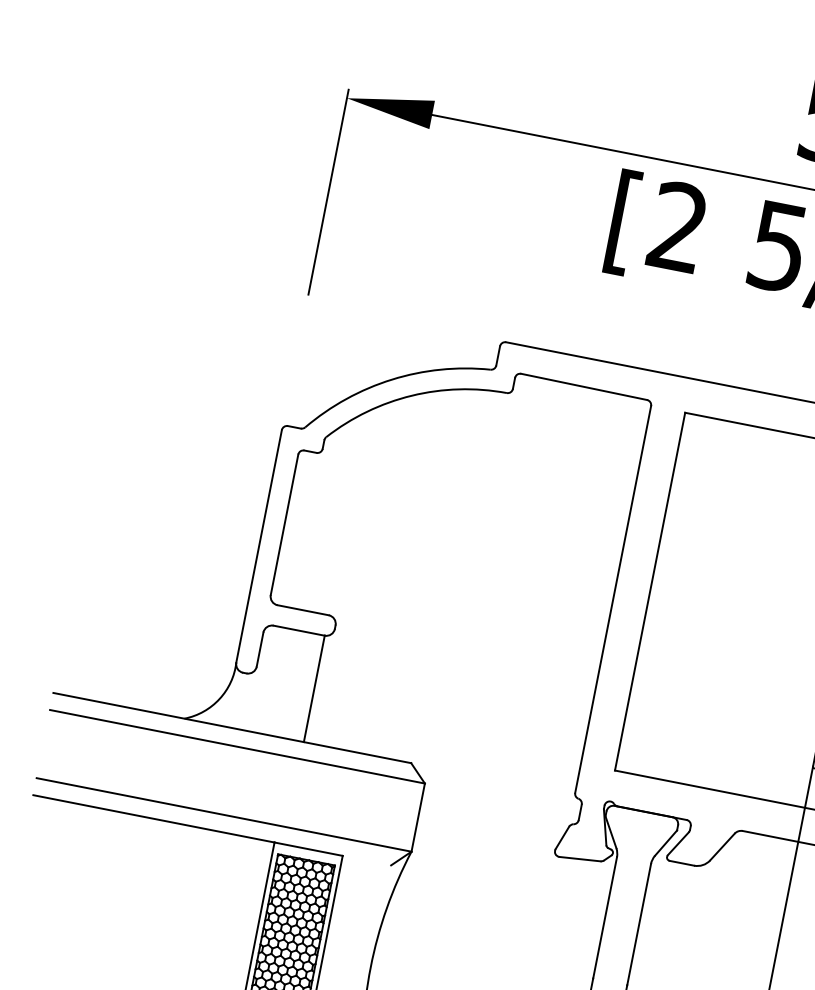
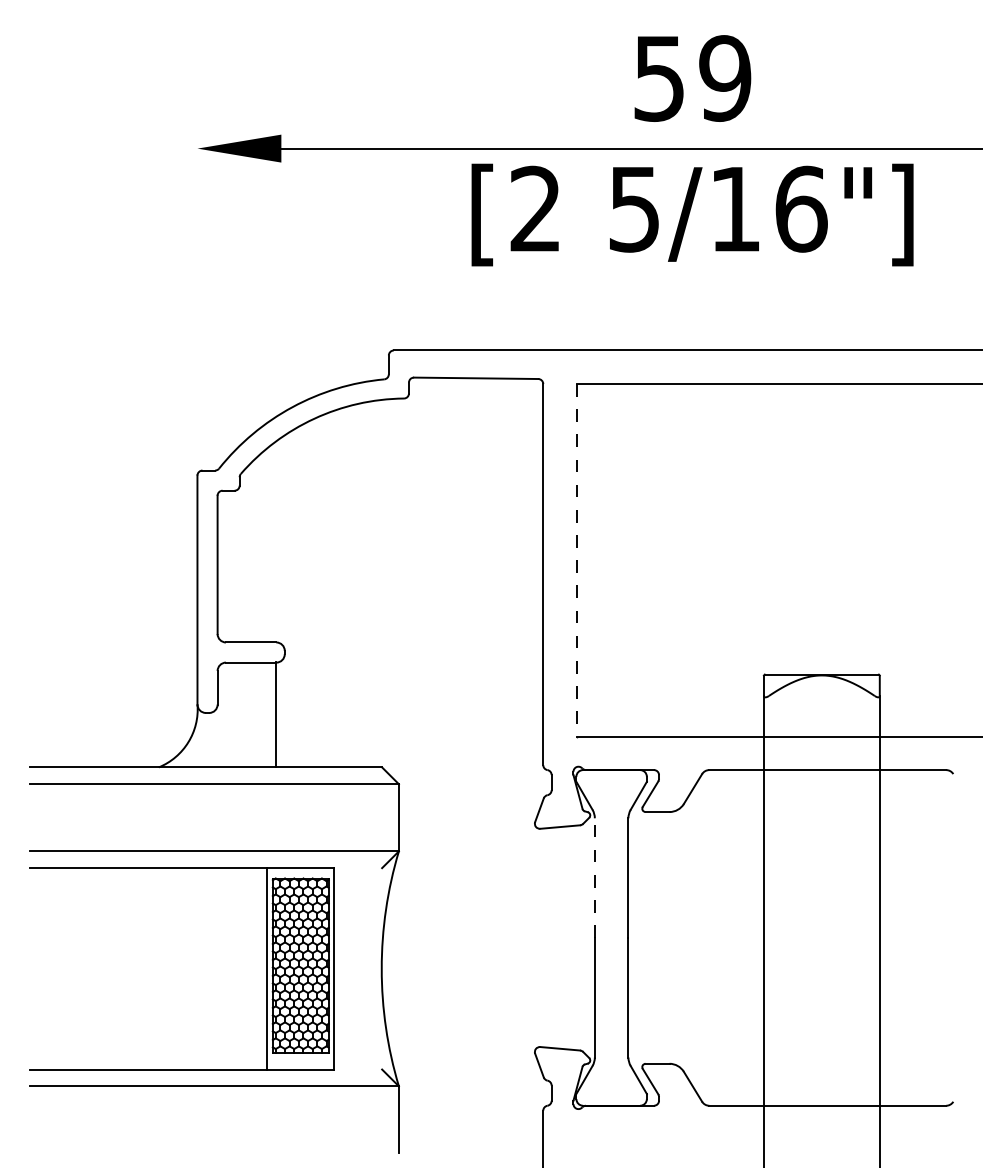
line: (328, 192) -> (197, 241), removed
line: (649, 591) -> (576, 560), solid -> dashed
line: (604, 918) -> (594, 878), solid -> dashed

